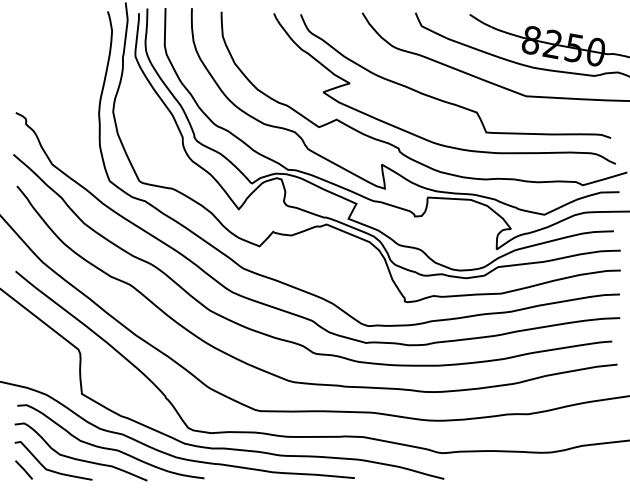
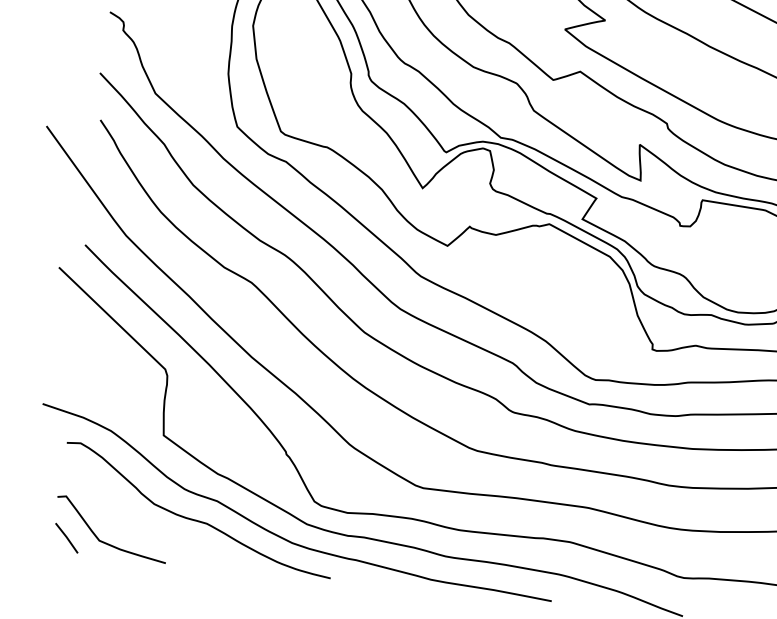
curve: (78, 458) -> (148, 529), removed

